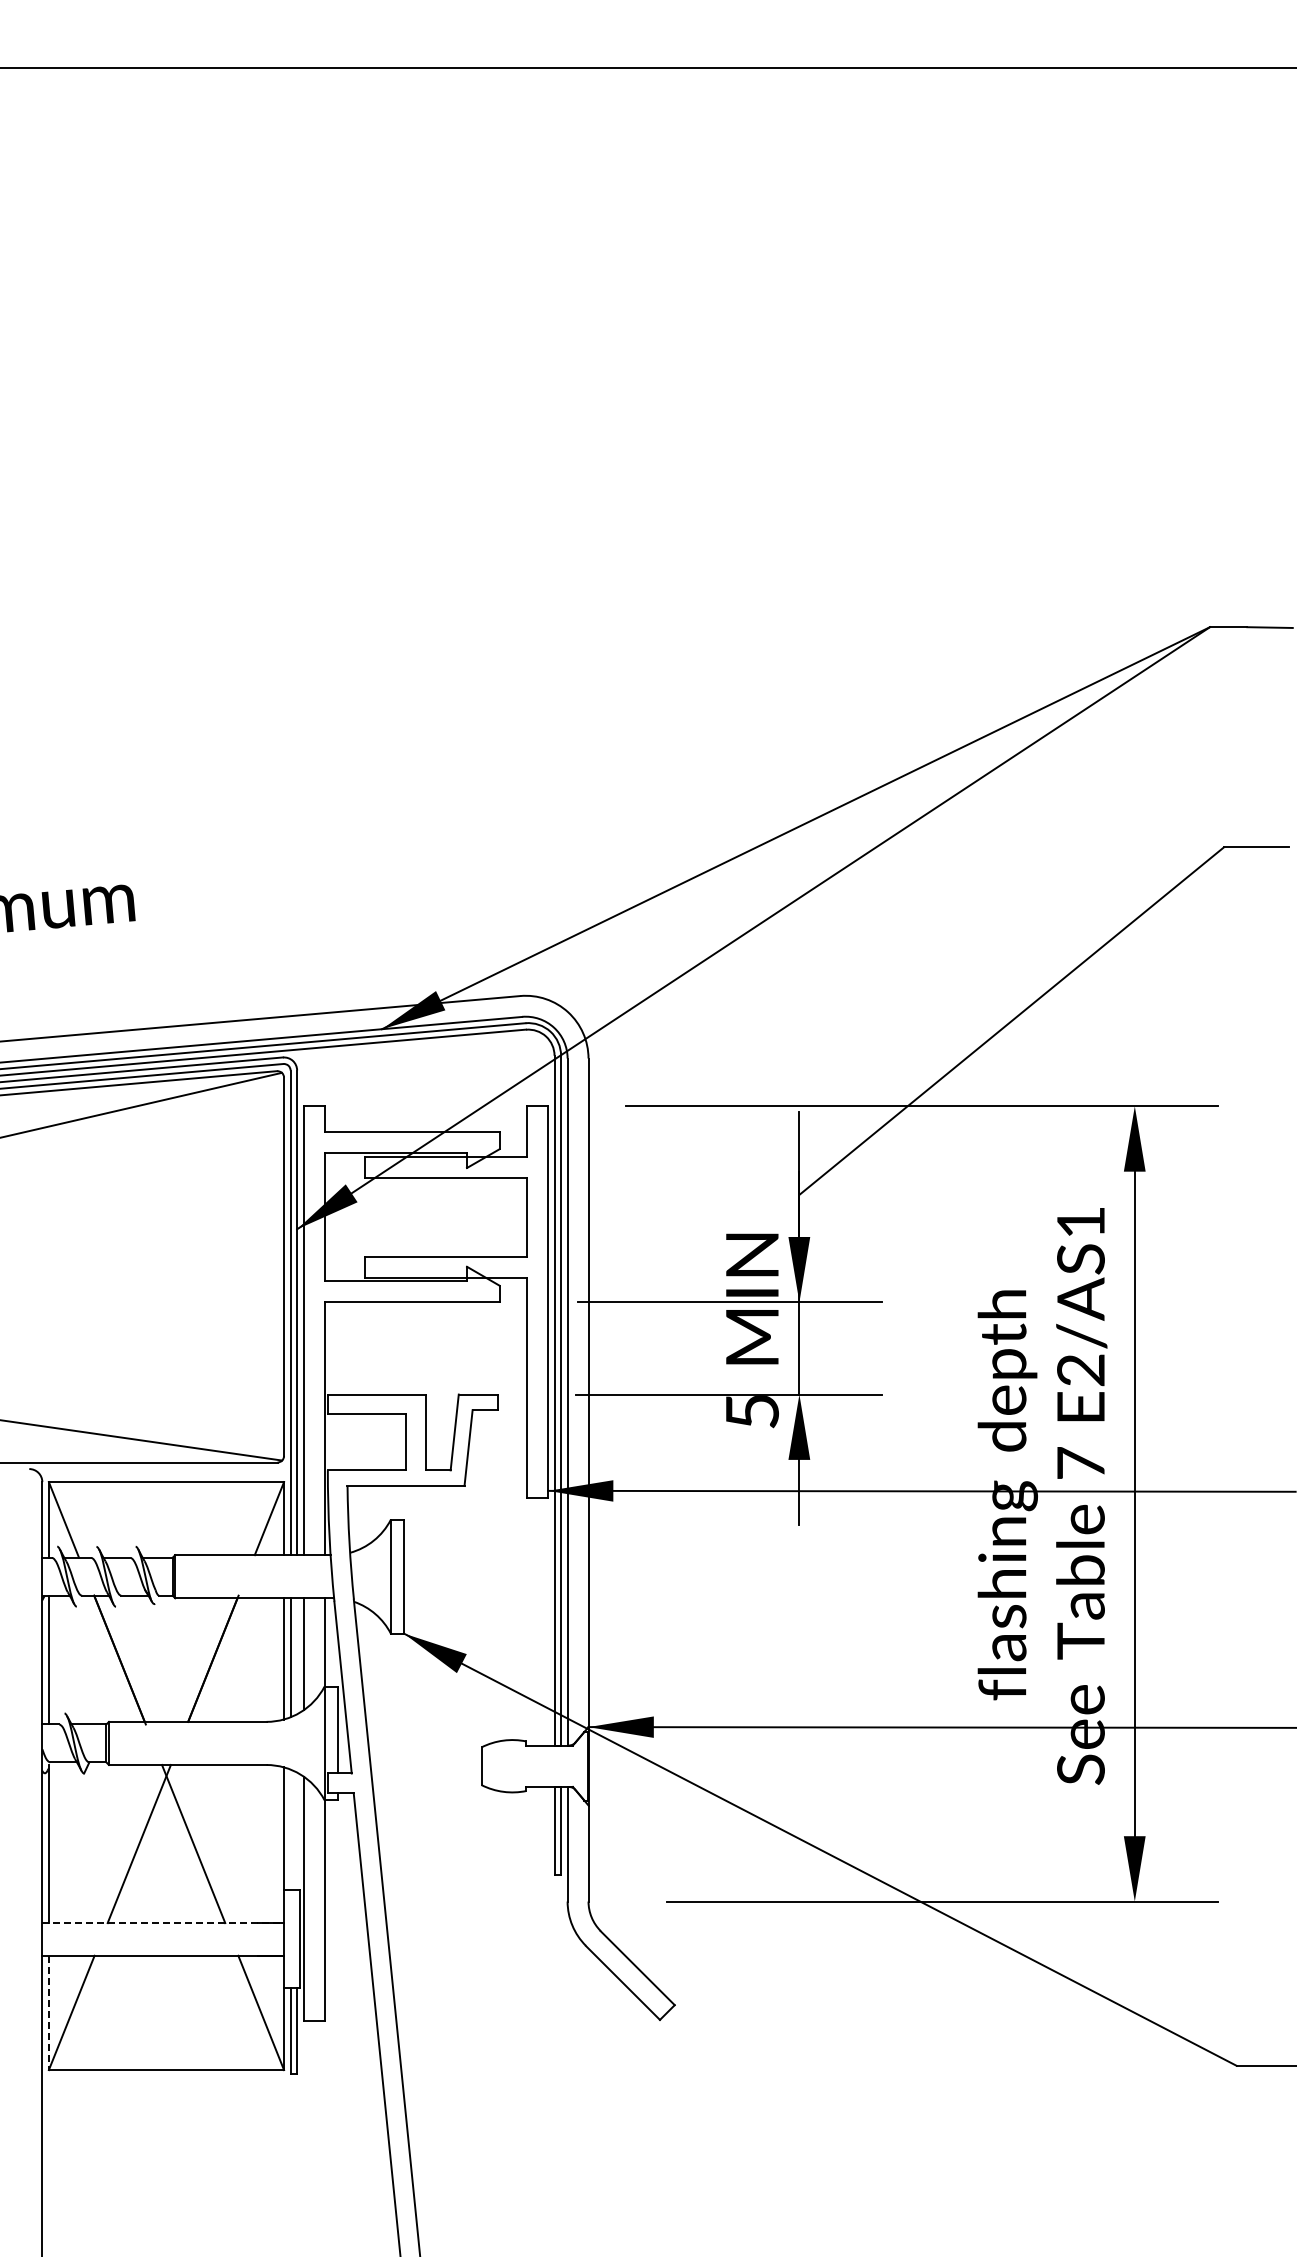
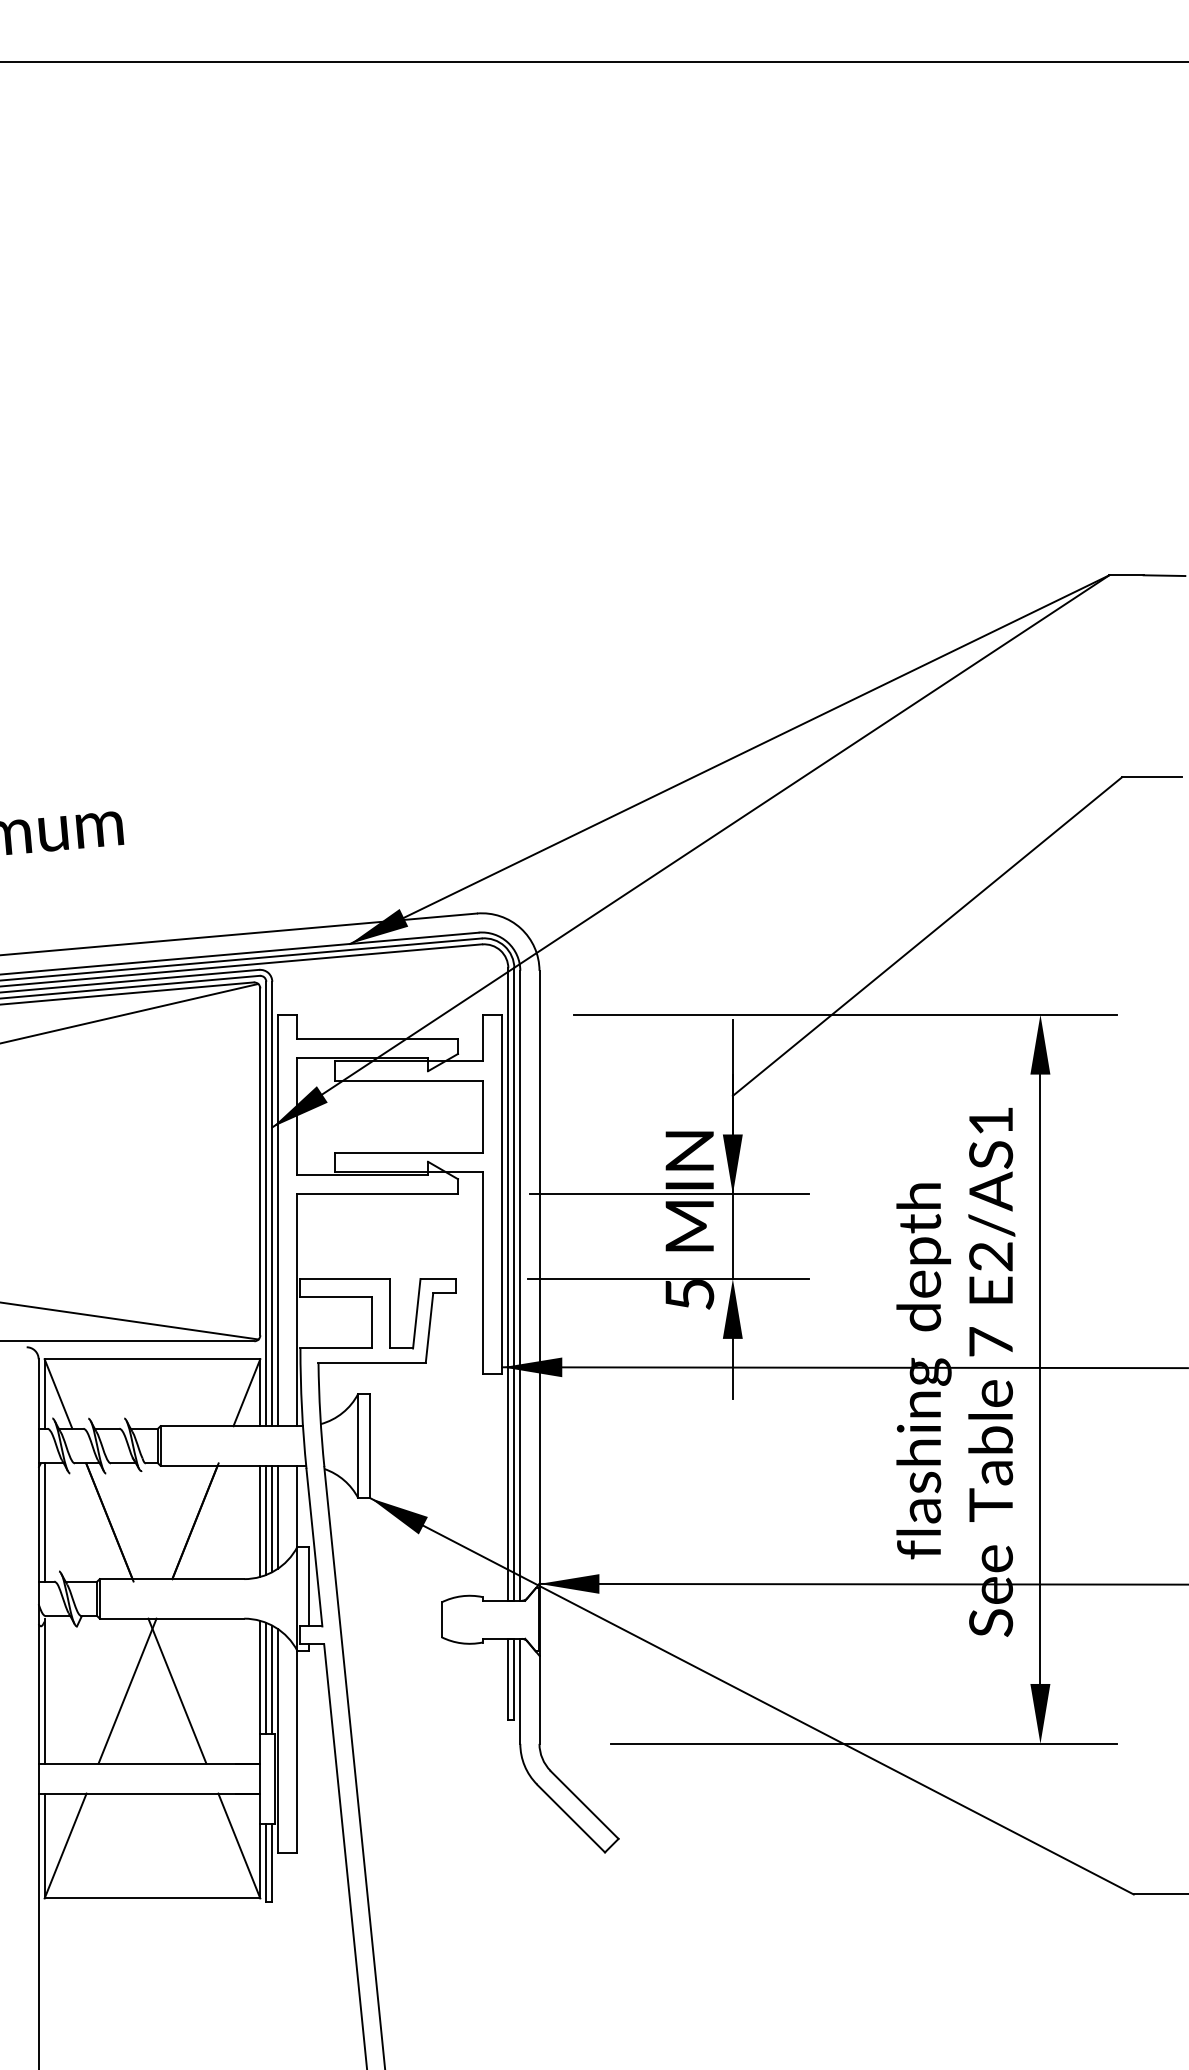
line: (297, 1656) -> (272, 1519), added
line: (290, 1829) -> (266, 1677), added
line: (297, 1831) -> (272, 1679), added
line: (163, 1923) -> (149, 1764), dashed -> solid
line: (48, 2013) -> (44, 1846), dashed -> solid

